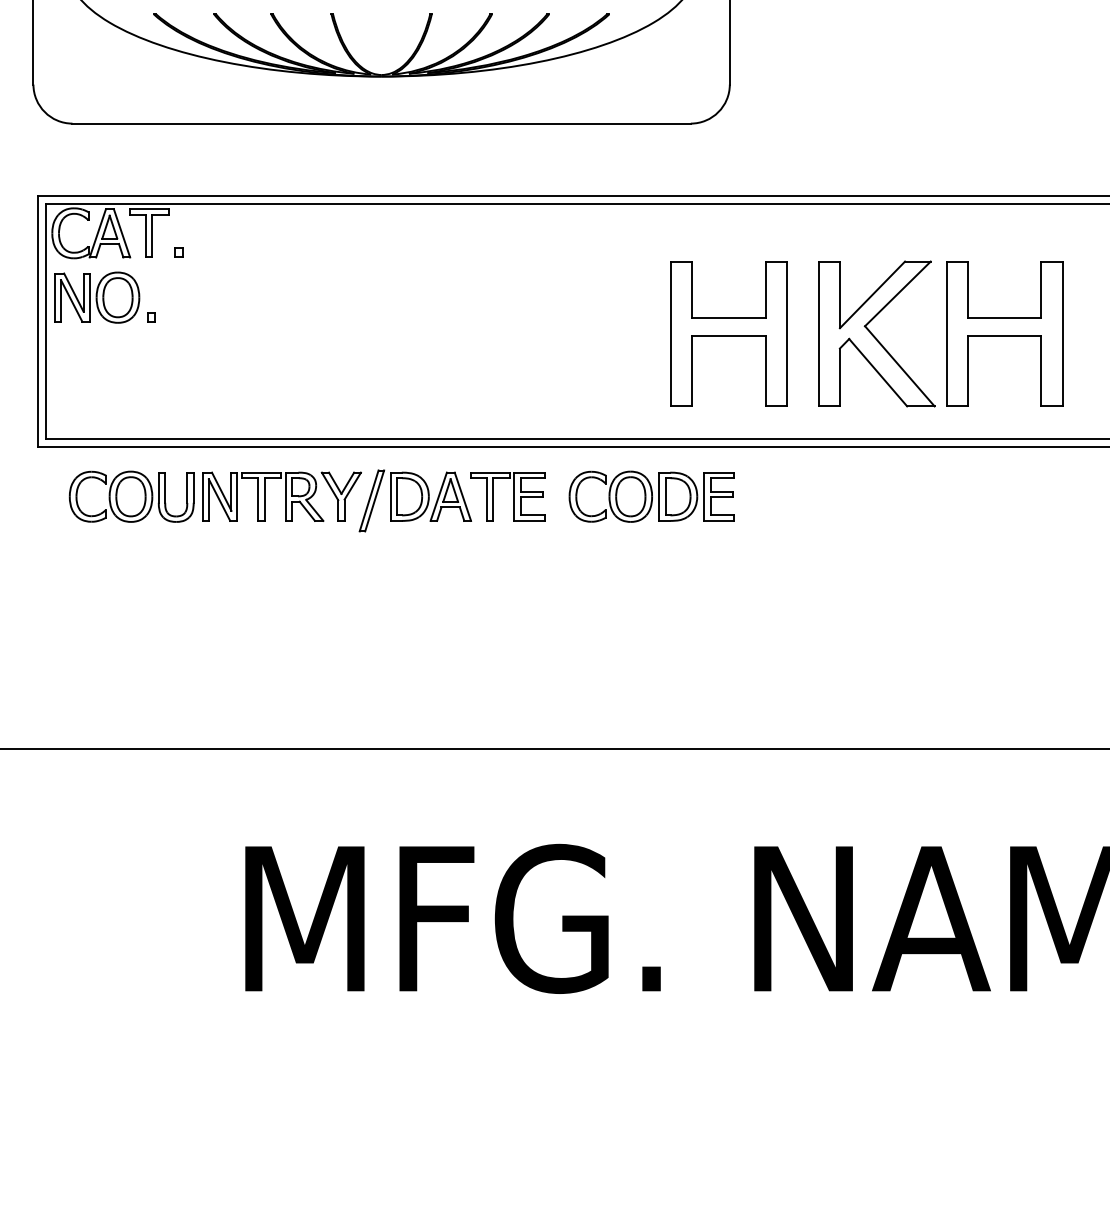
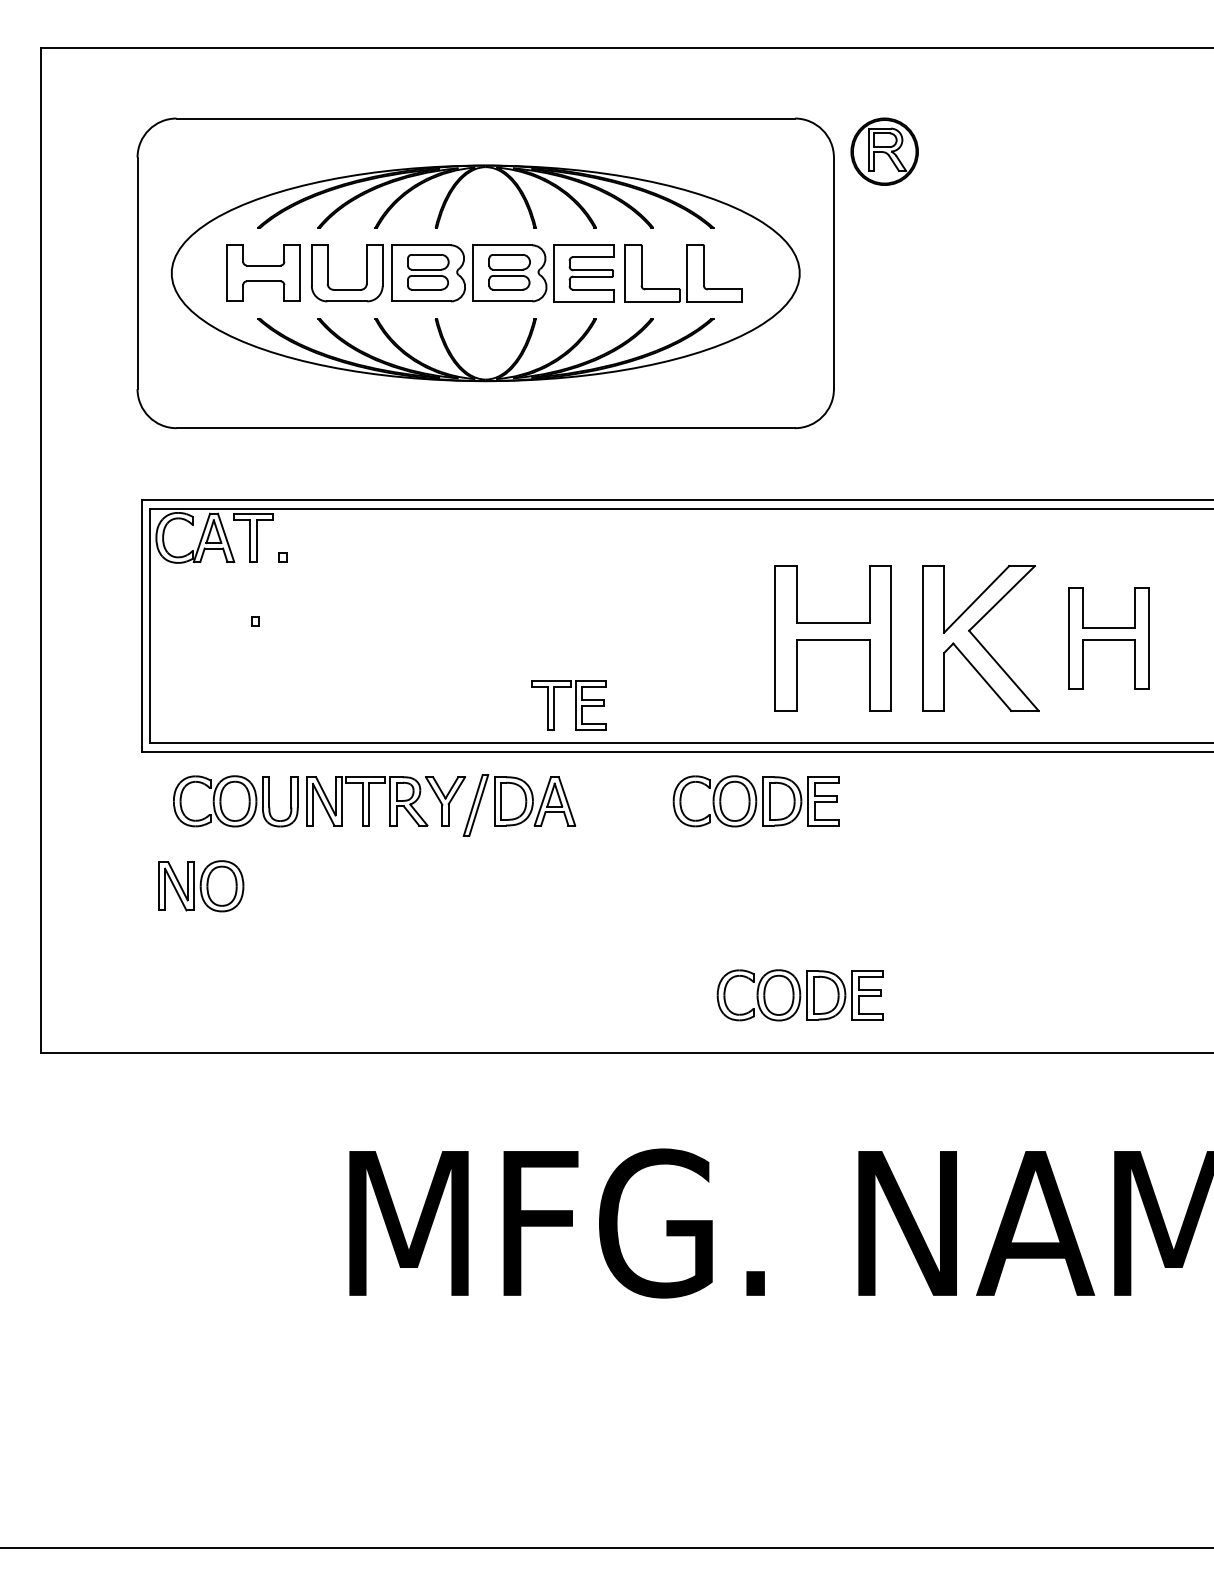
part: (97, 297) -> (201, 886), moved
part: (1004, 333) -> (1108, 638), size x0.7
part: (514, 496) -> (575, 705), moved
part: (695, 690) -> (799, 995), added

